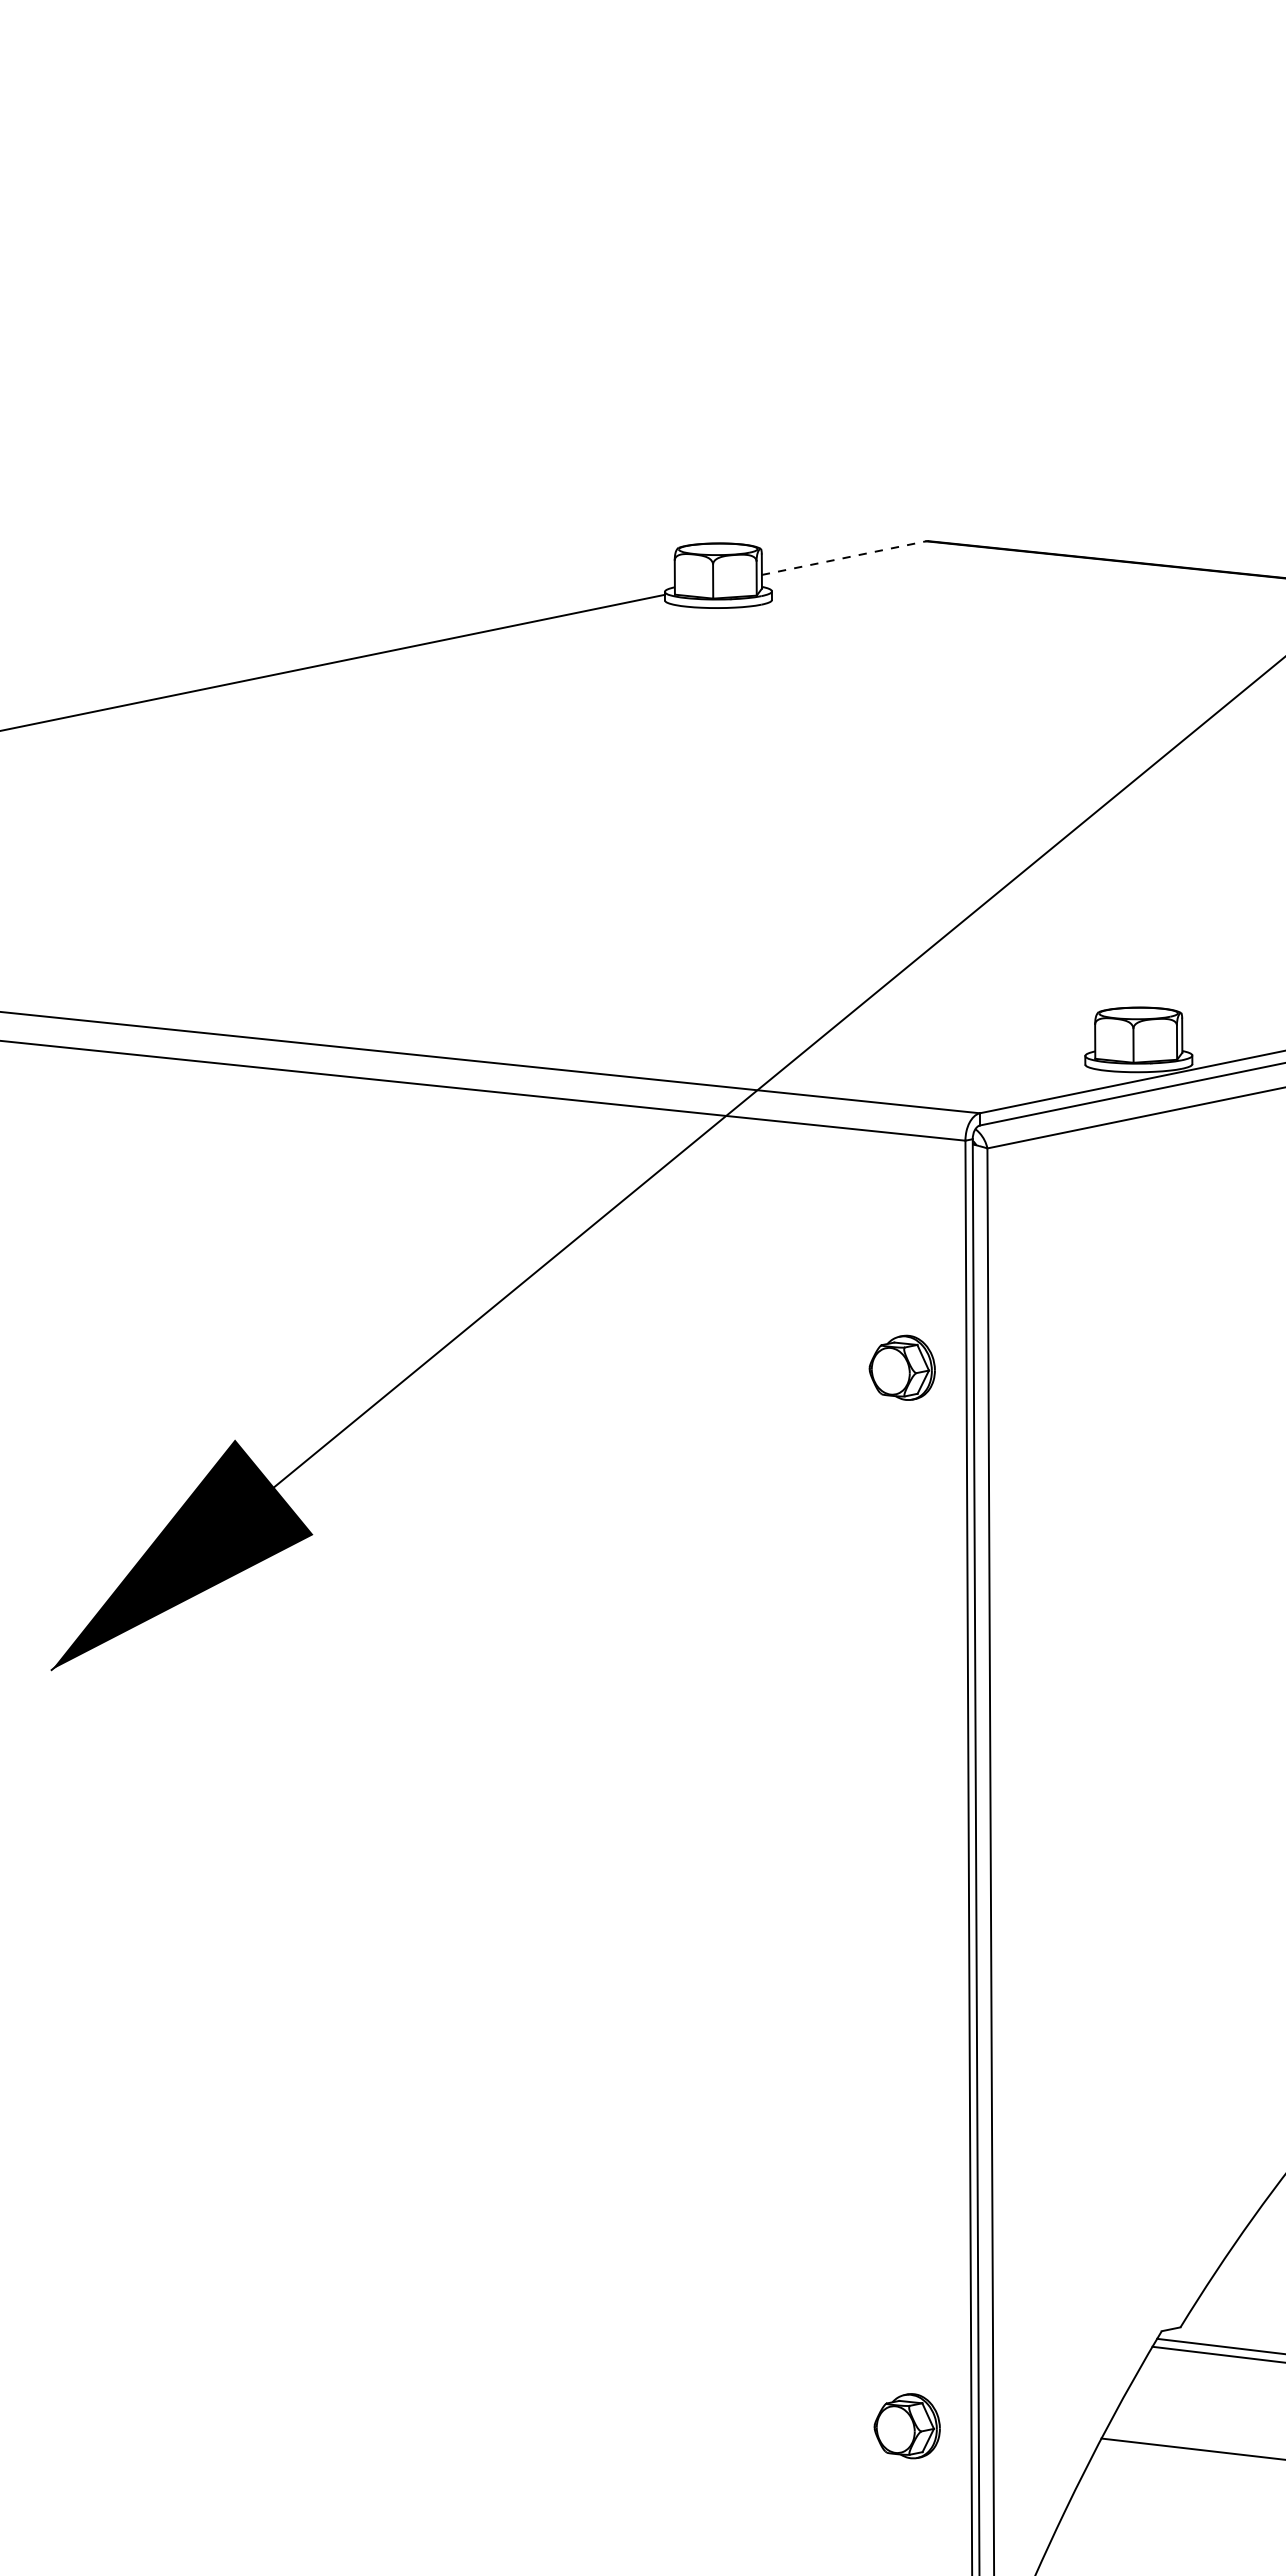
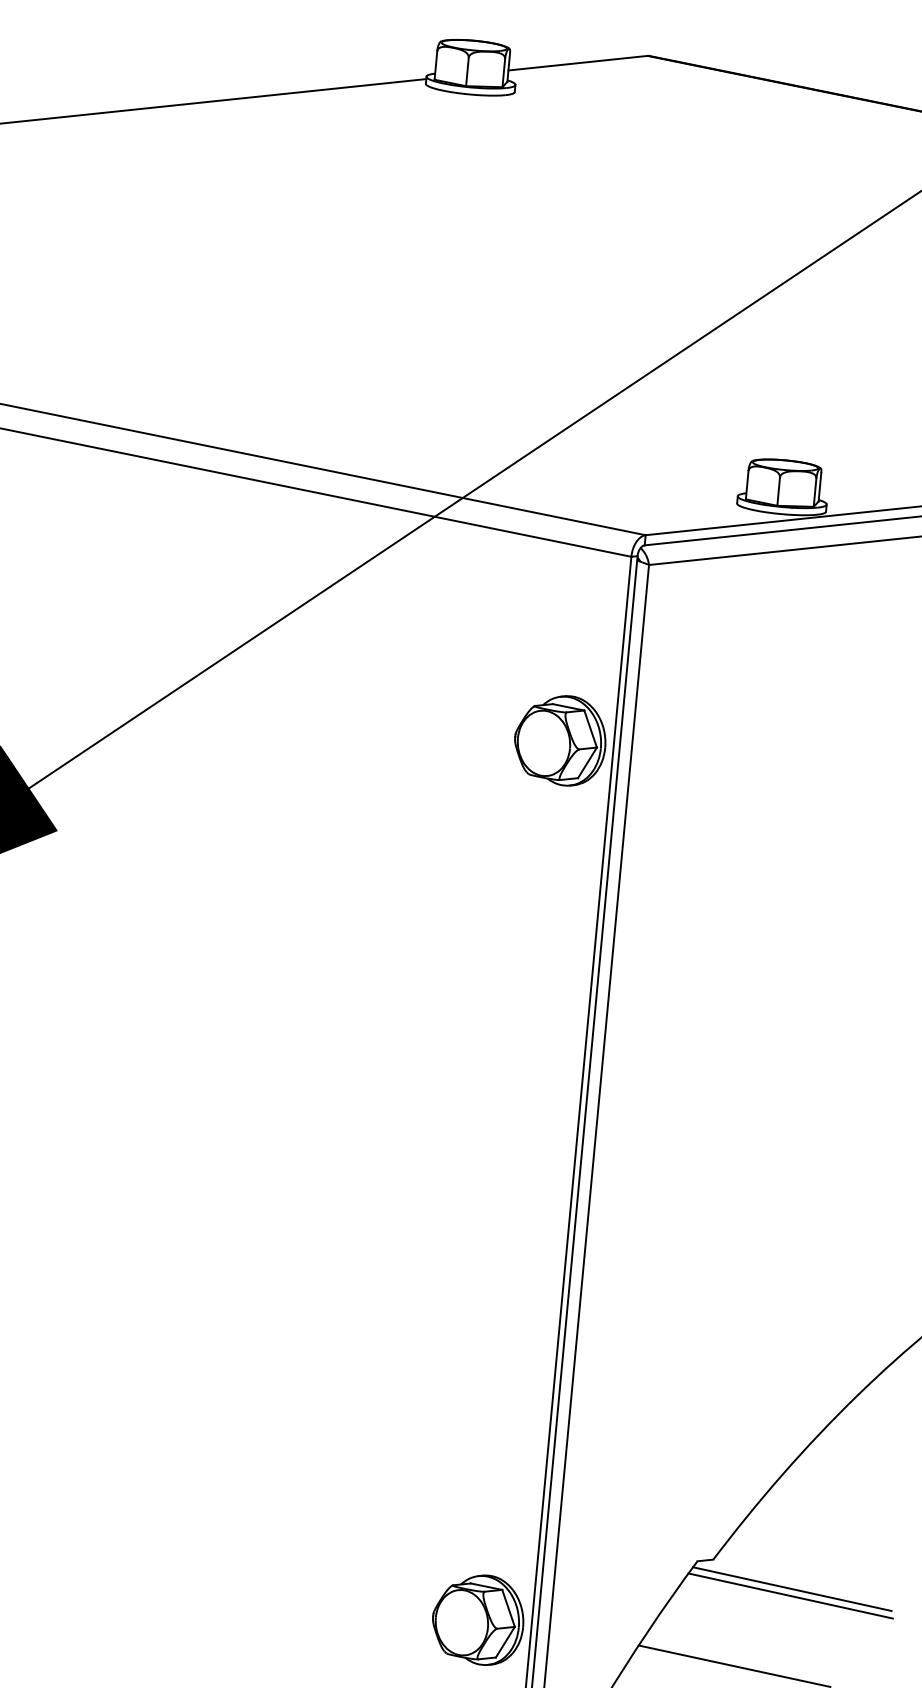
line: (844, 558) -> (578, 63), dashed -> solid
part: (902, 1367) -> (560, 739), size x1.67
part: (907, 2425) -> (478, 1618), size x1.67

